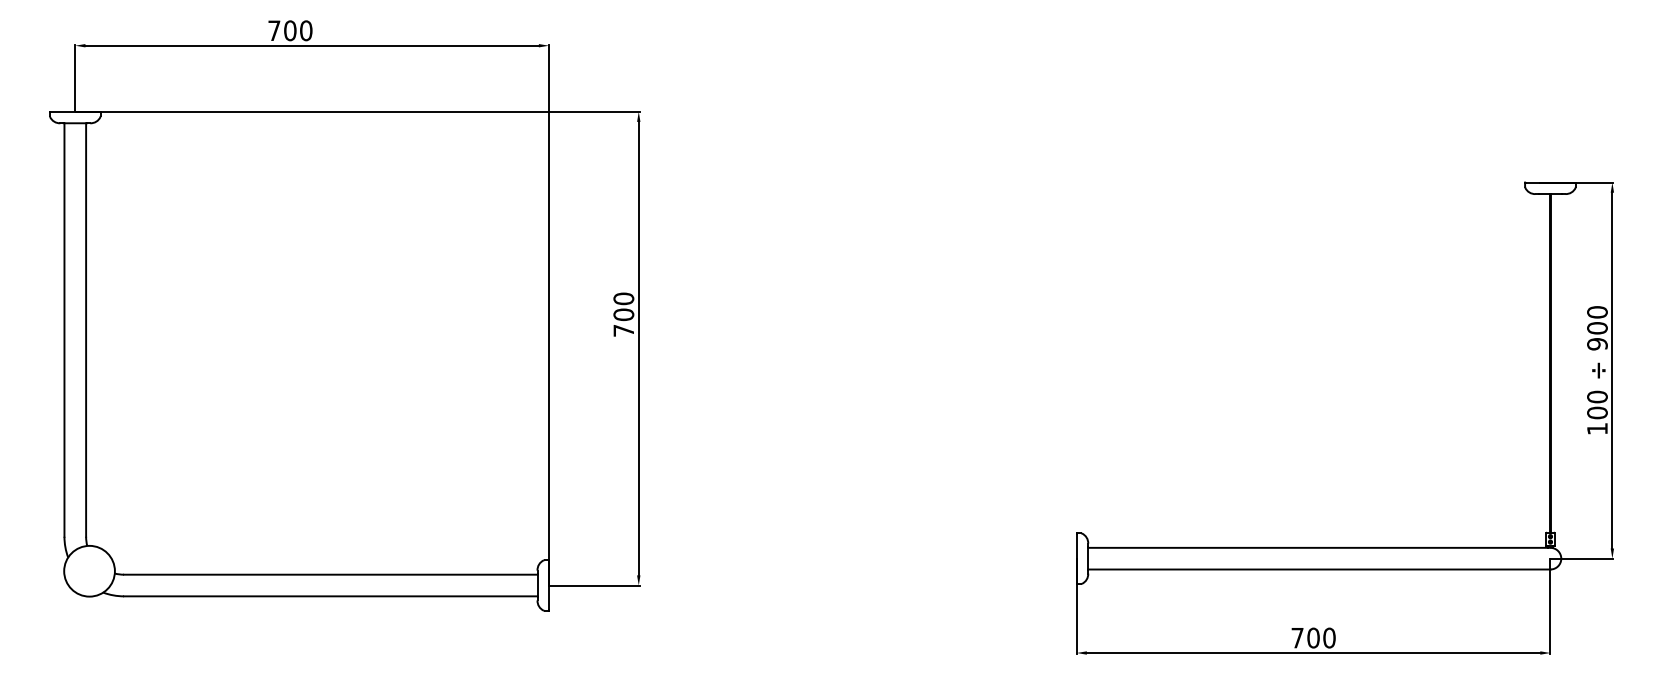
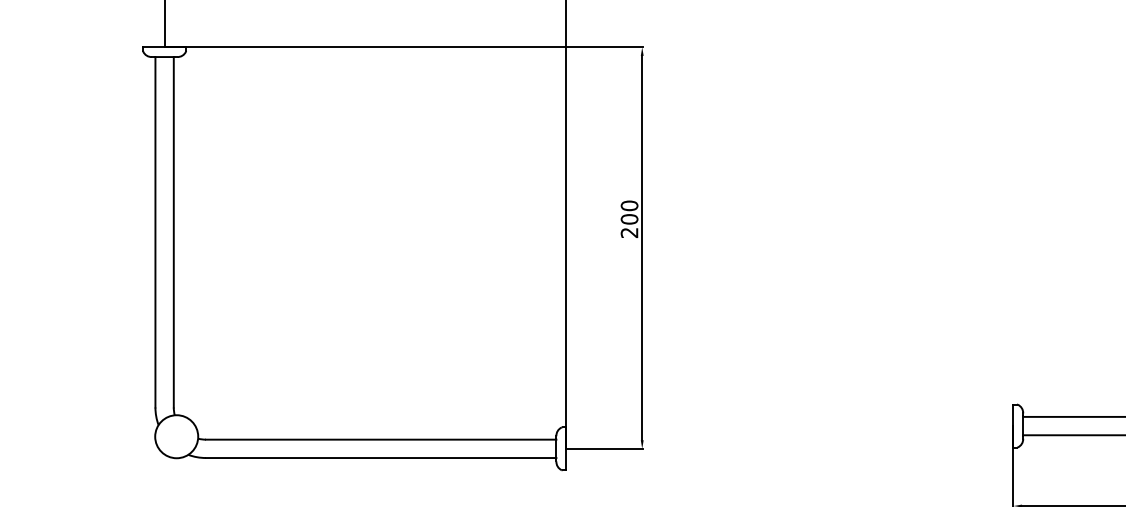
text: (623, 330) -> (629, 232), 700 -> 200

